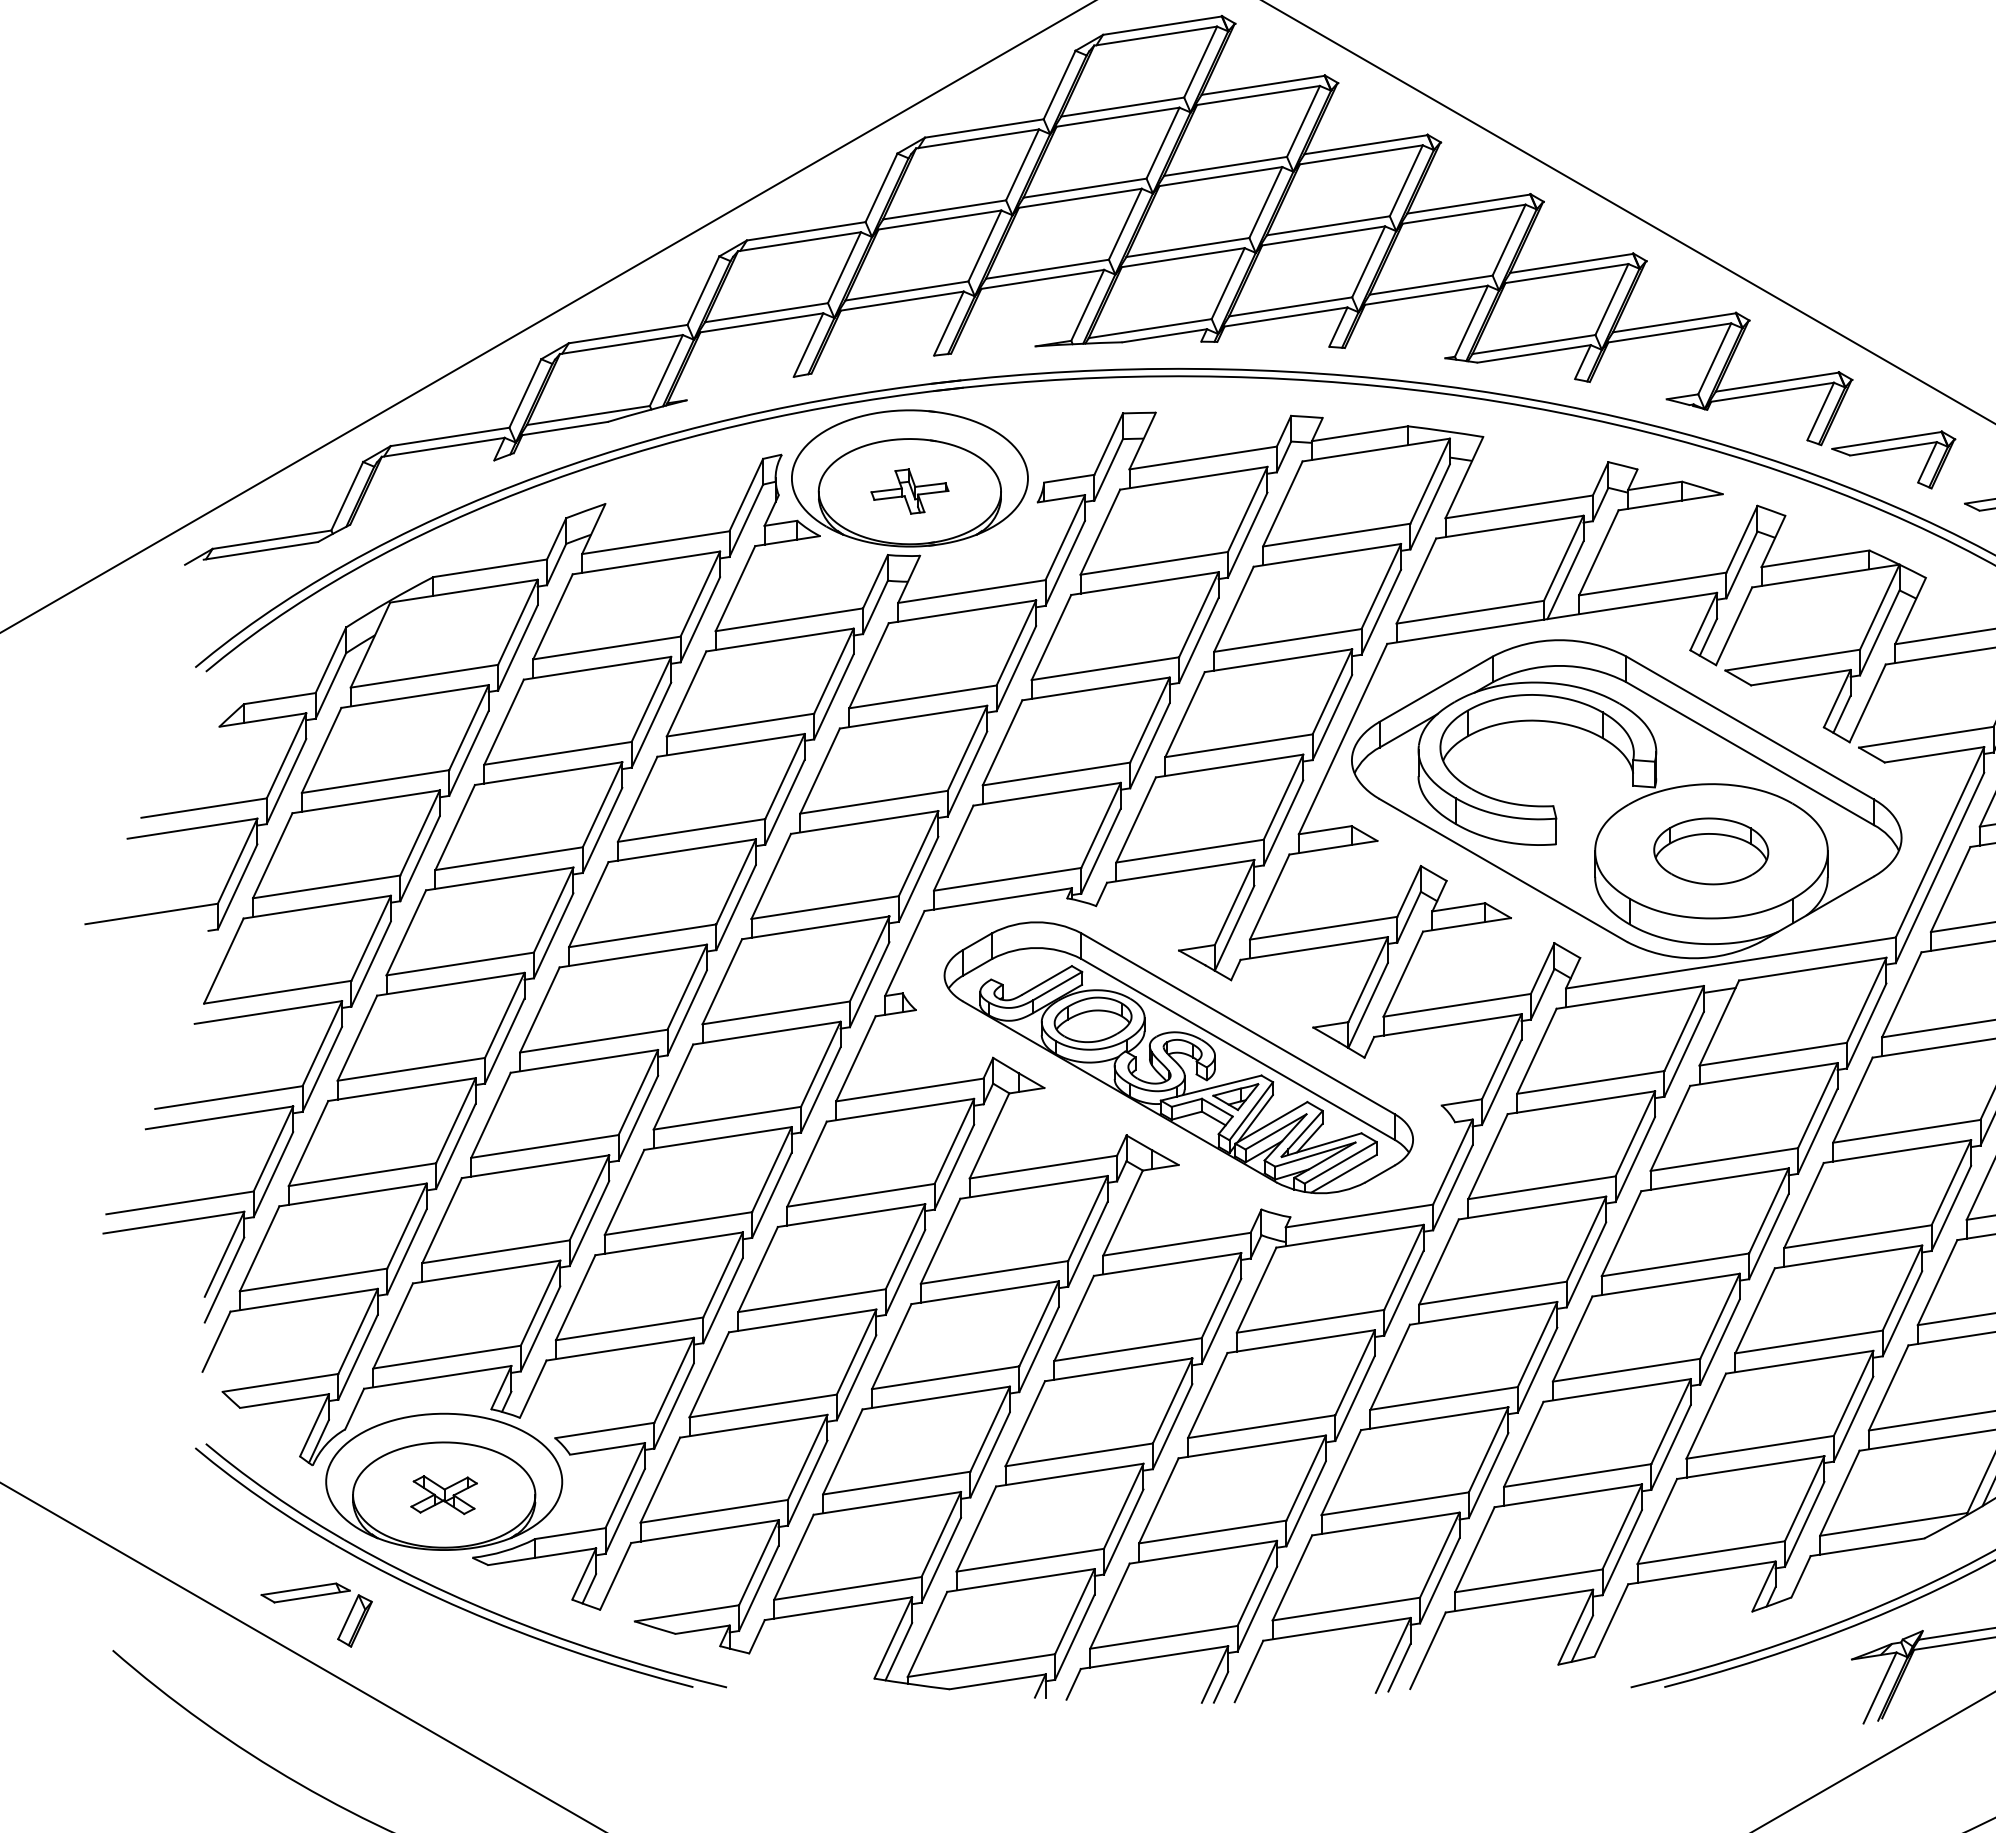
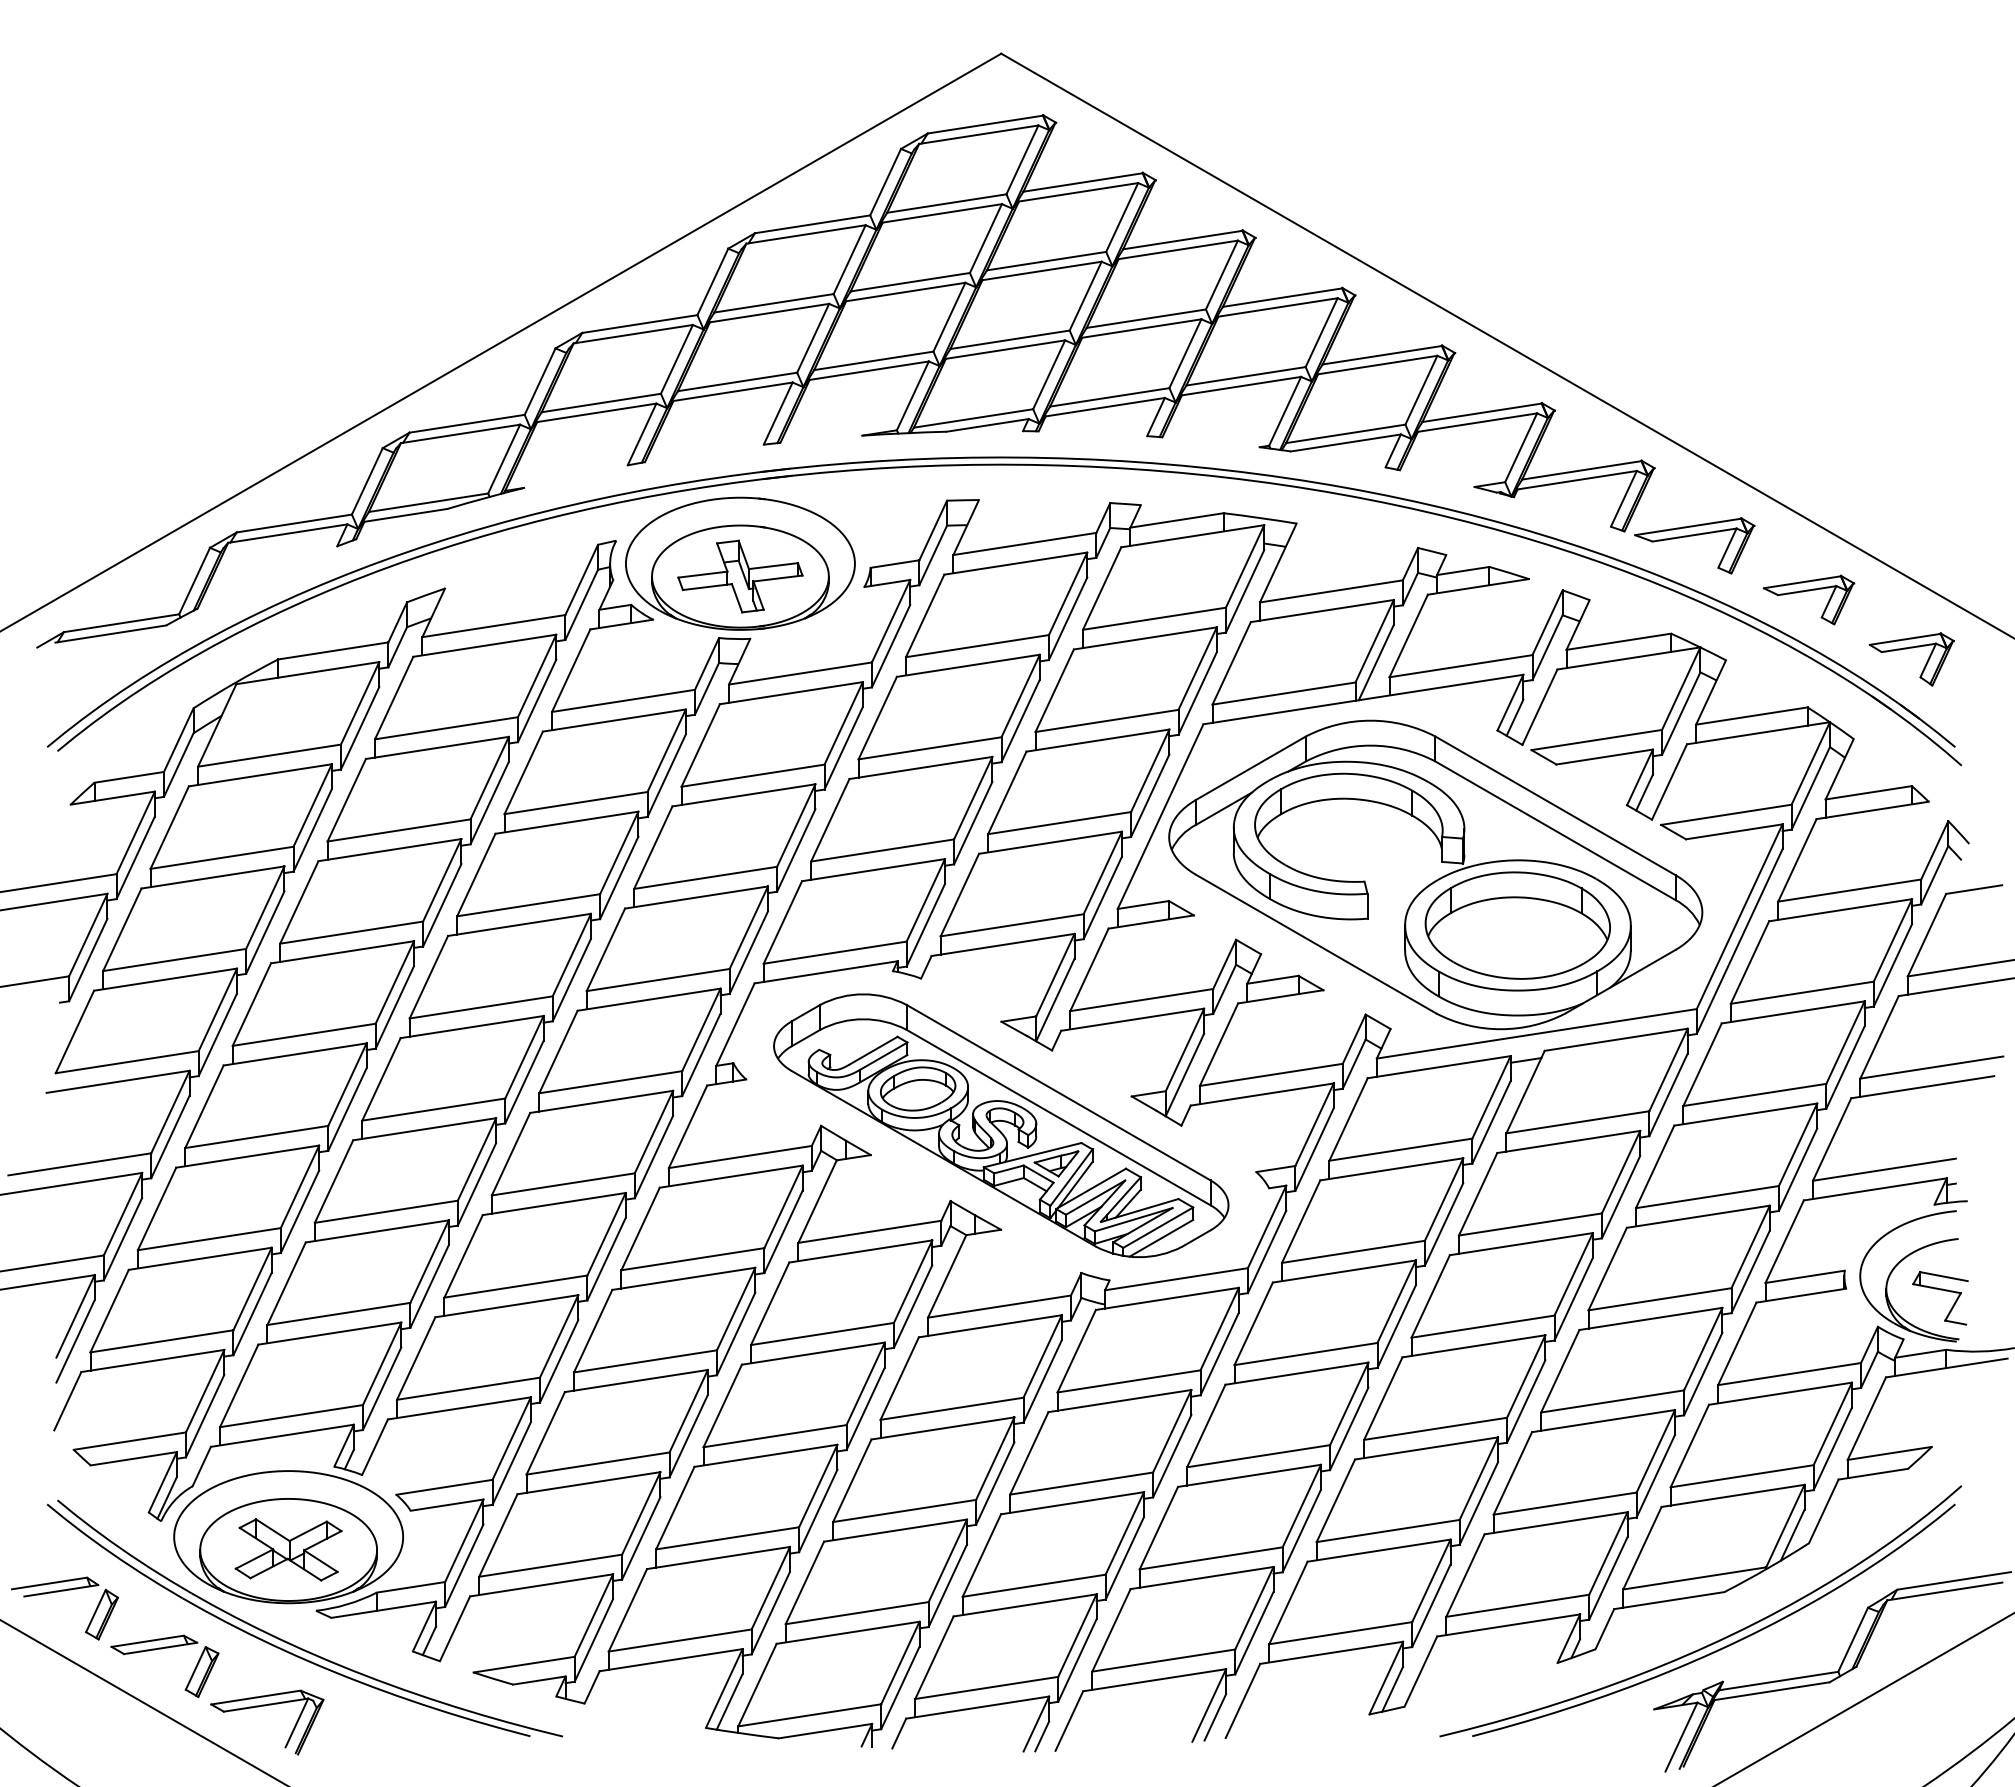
part: (910, 491) -> (740, 576), size x1.67
part: (1711, 851) -> (1517, 925), size x1.67
part: (444, 1494) -> (288, 1549), size x1.67
part: (213, 1537) -> (64, 1591), added
part: (420, 1656) -> (265, 1706), added

